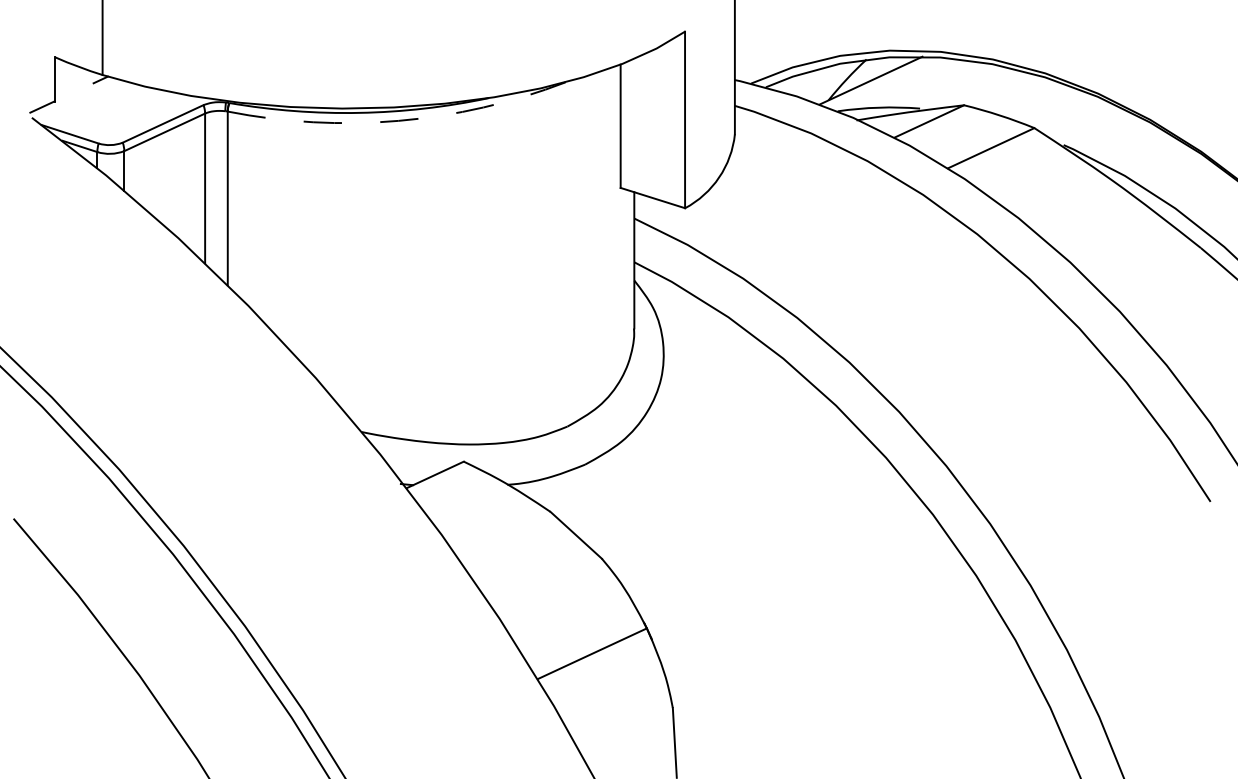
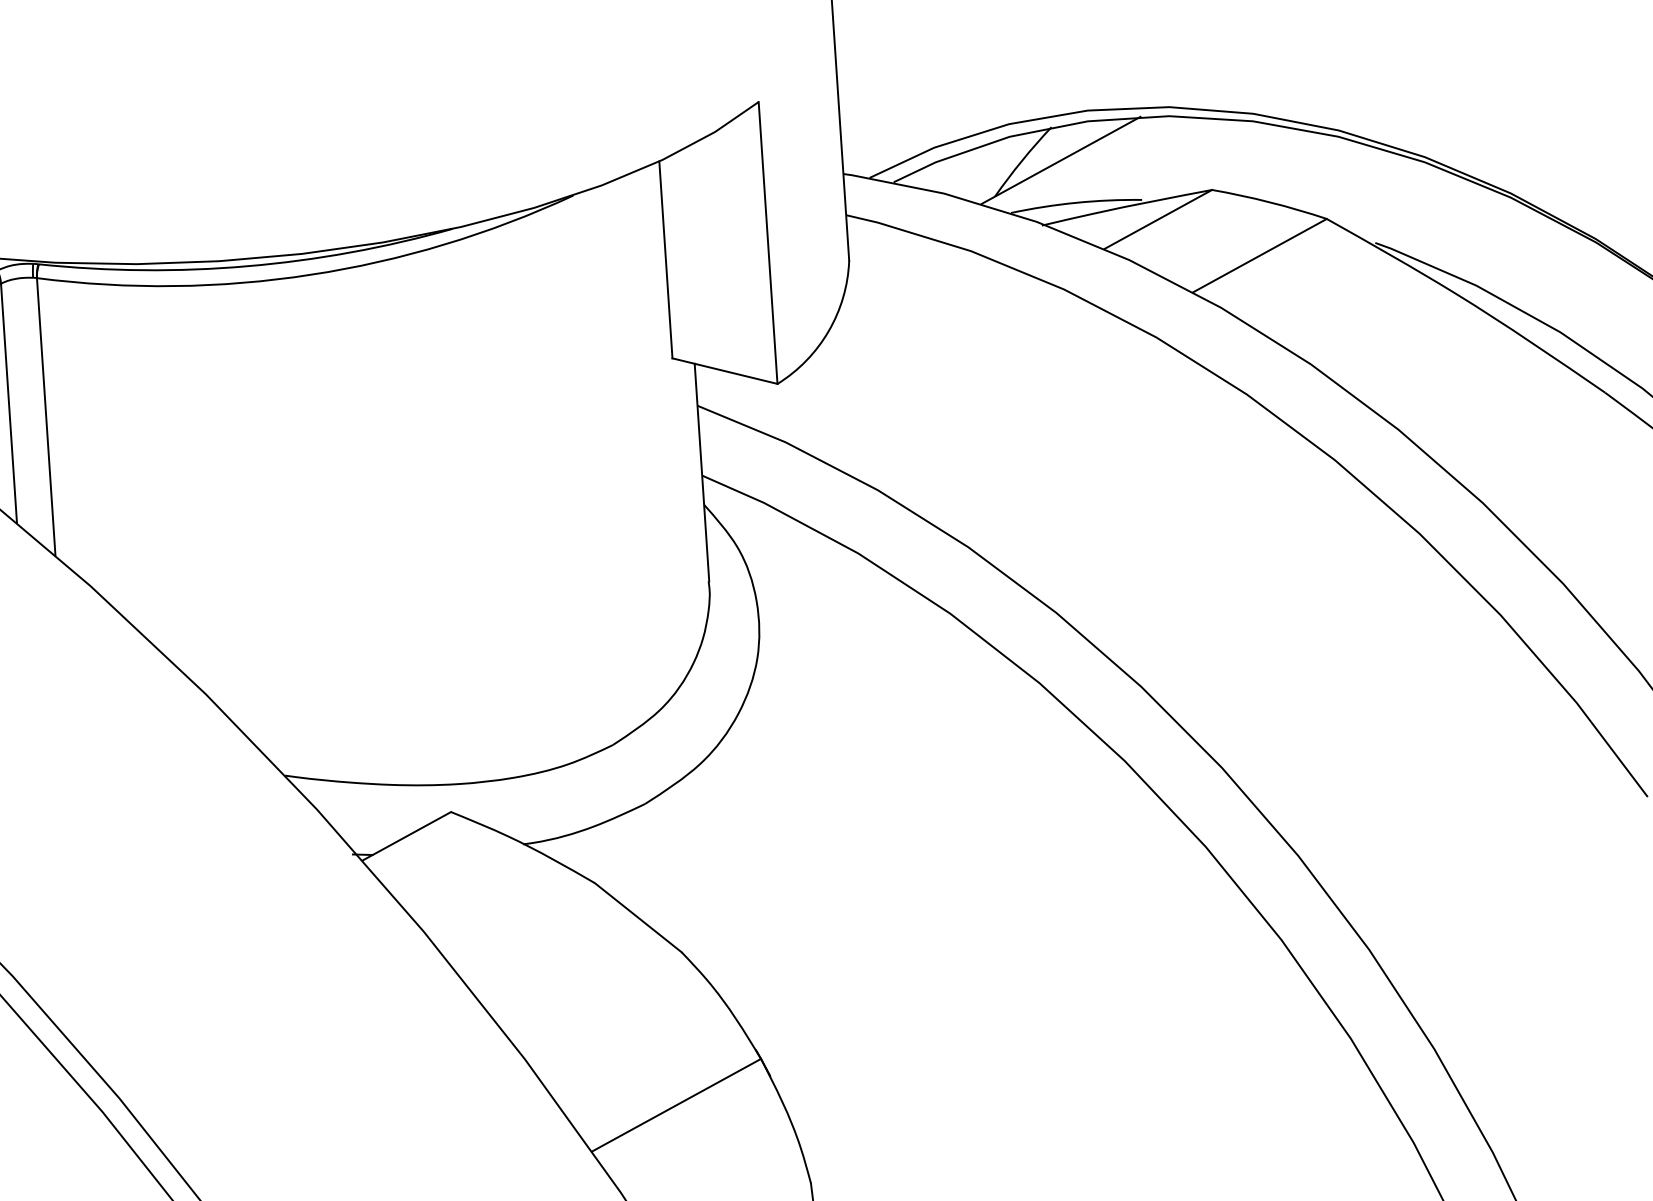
arc: (398, 120) -> (310, 274), dashed -> solid

